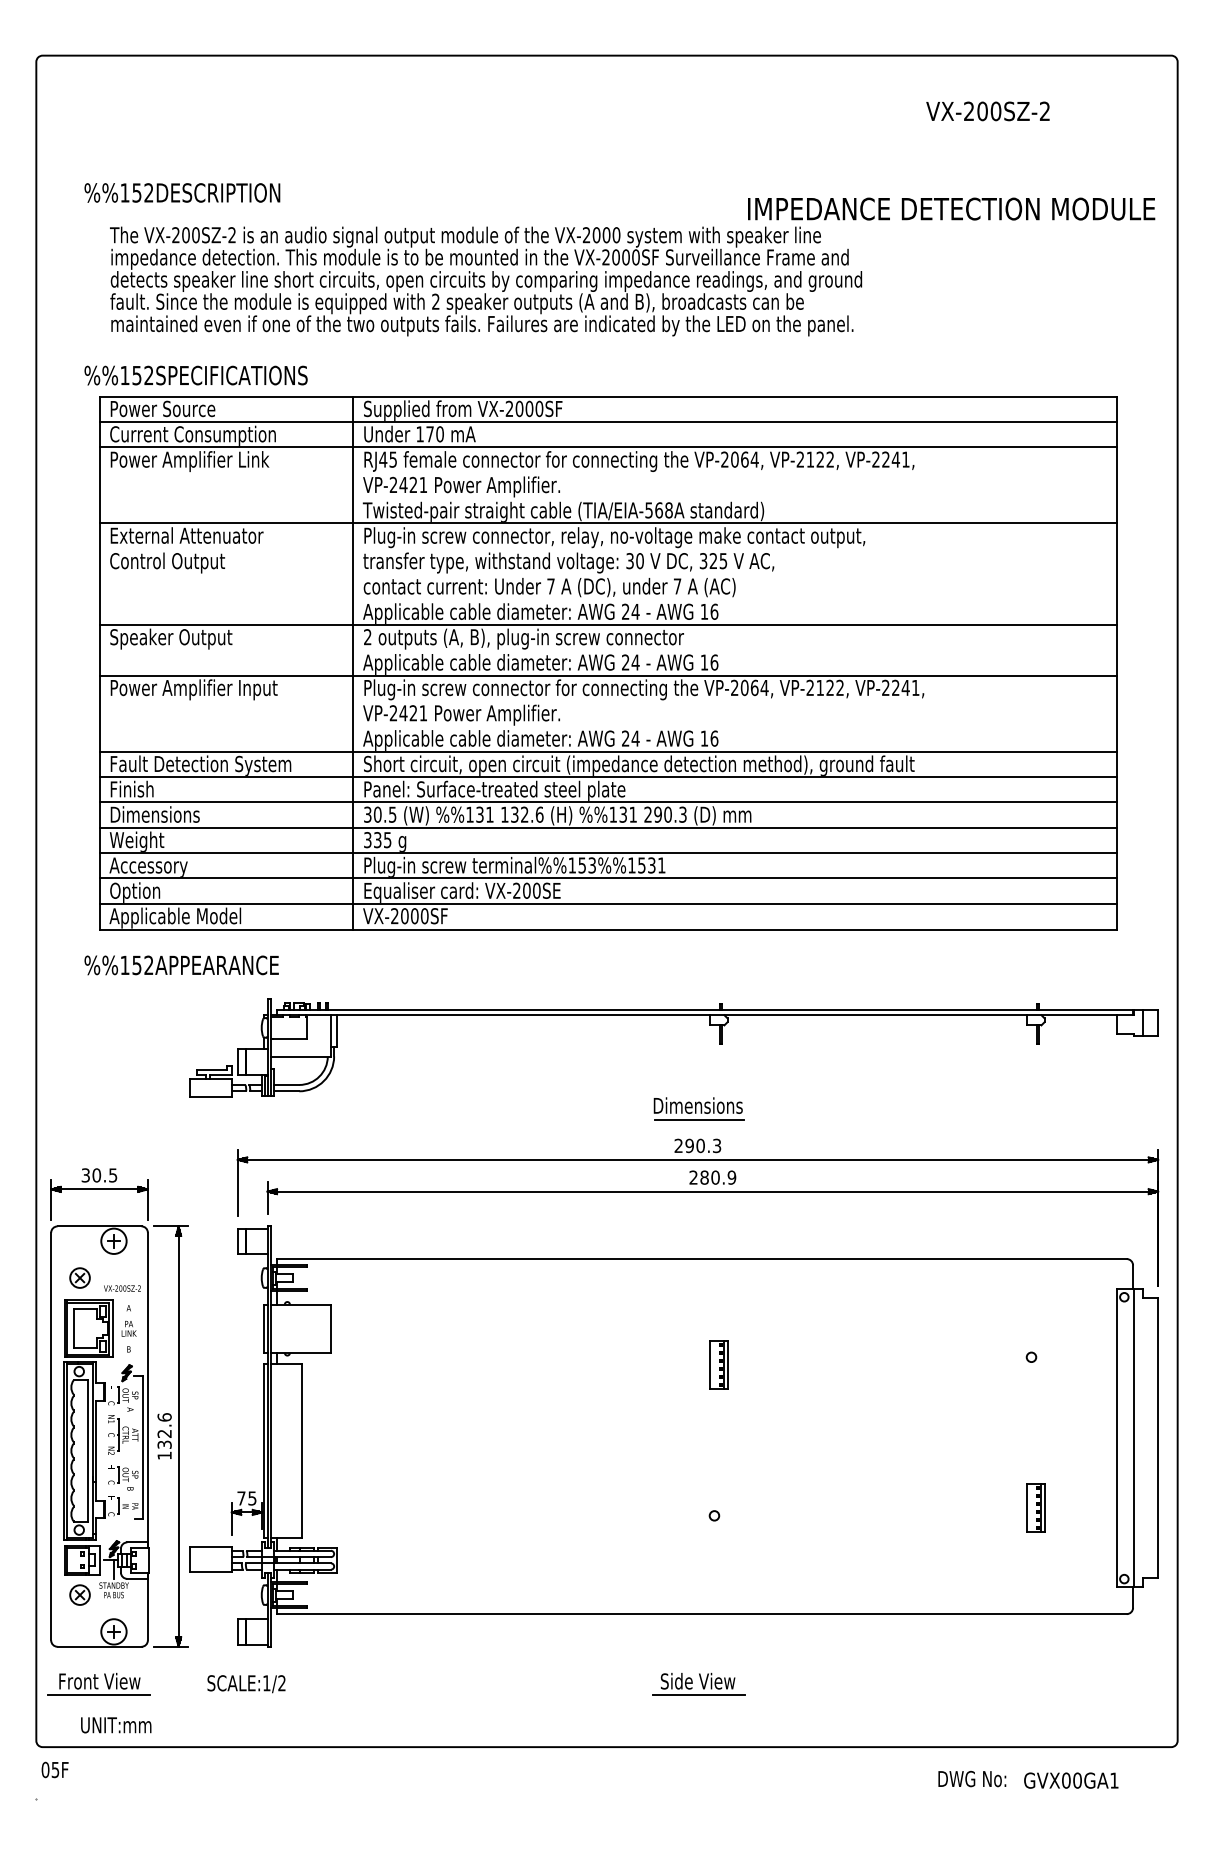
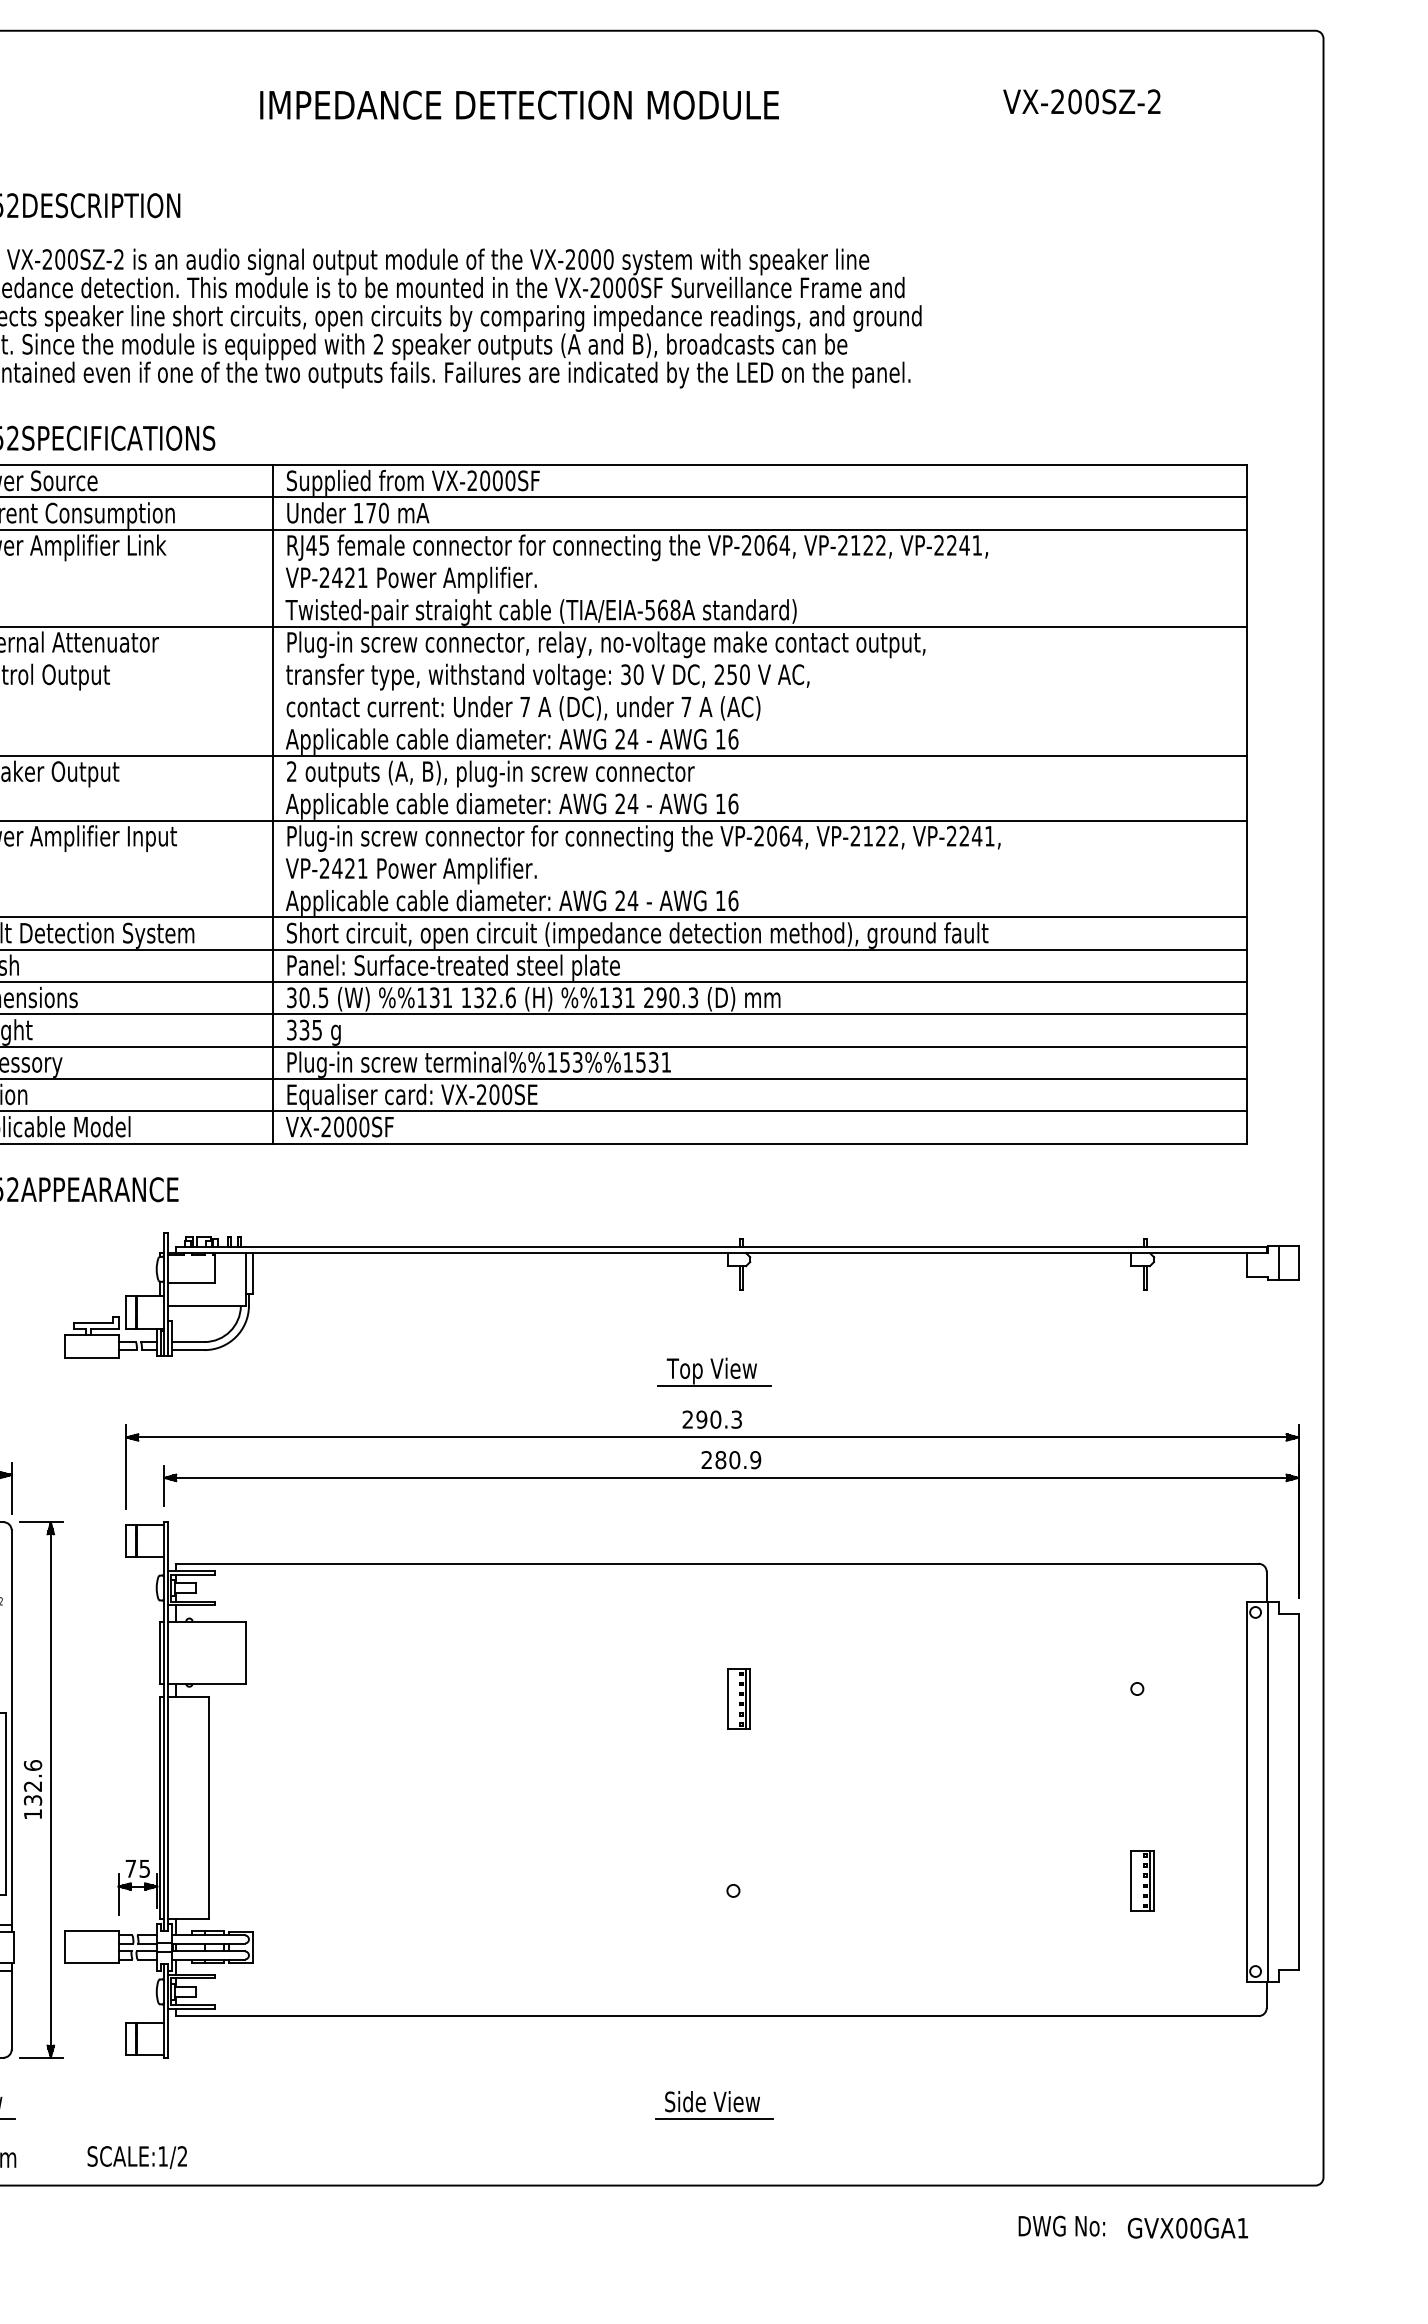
text: (951, 208) -> (519, 104), moved
text: (713, 561) -> (732, 675), 325 -> 250
text: (697, 1107) -> (711, 1370), Dimensions -> Top View
text: (246, 1684) -> (137, 2157), moved

